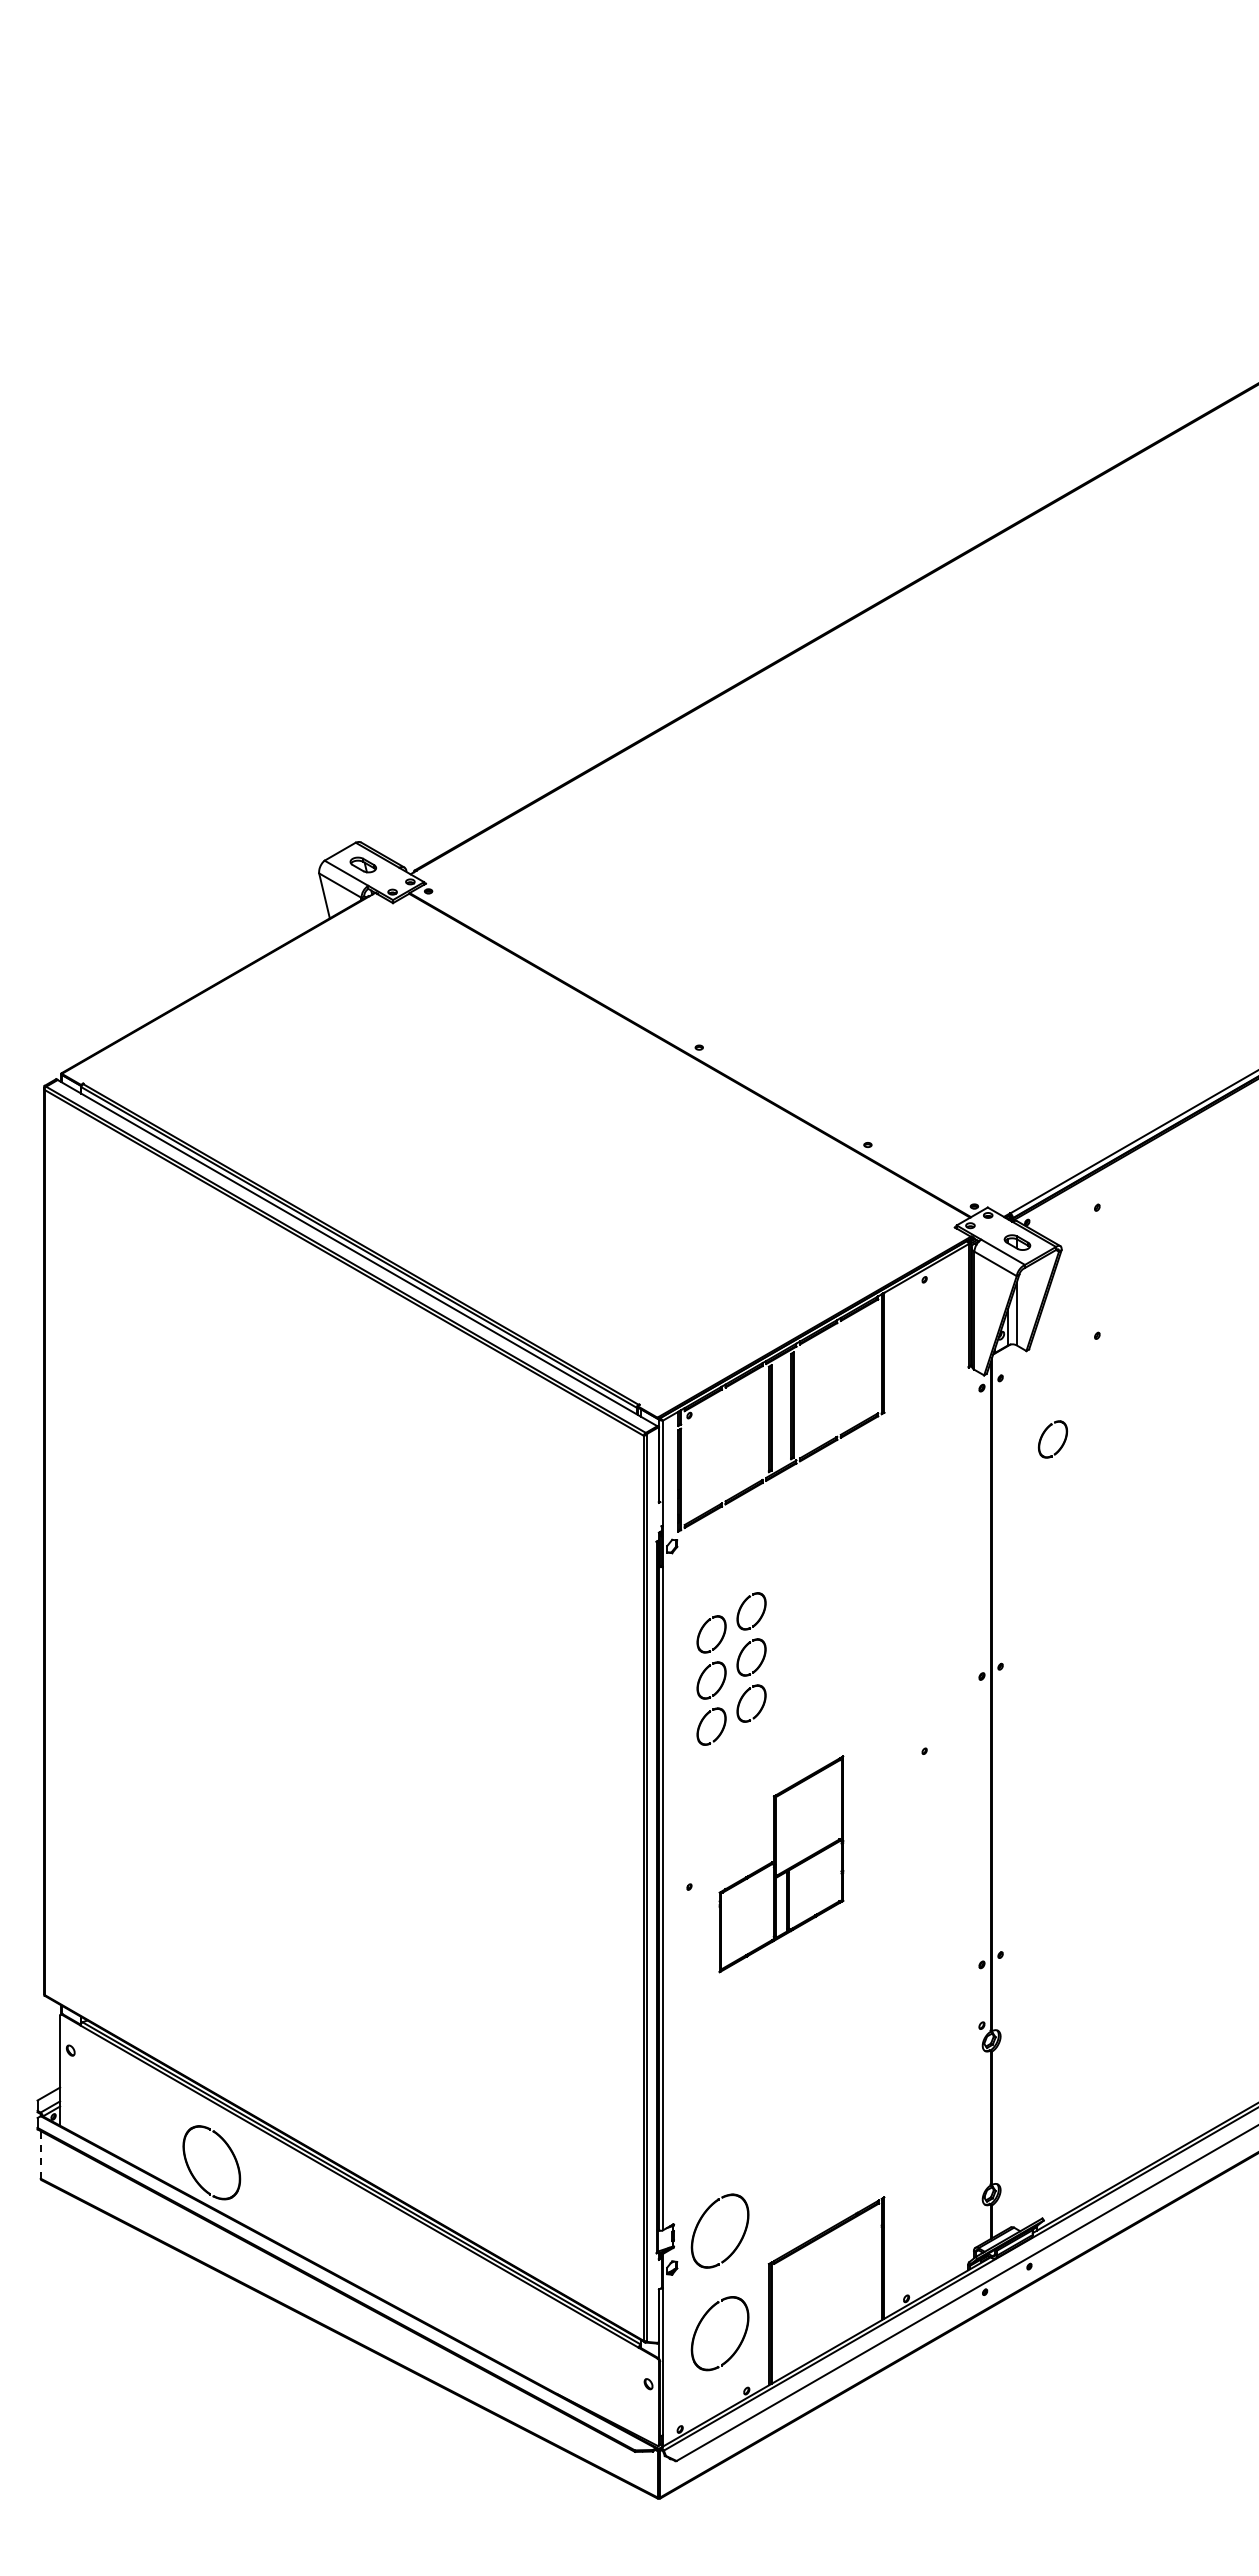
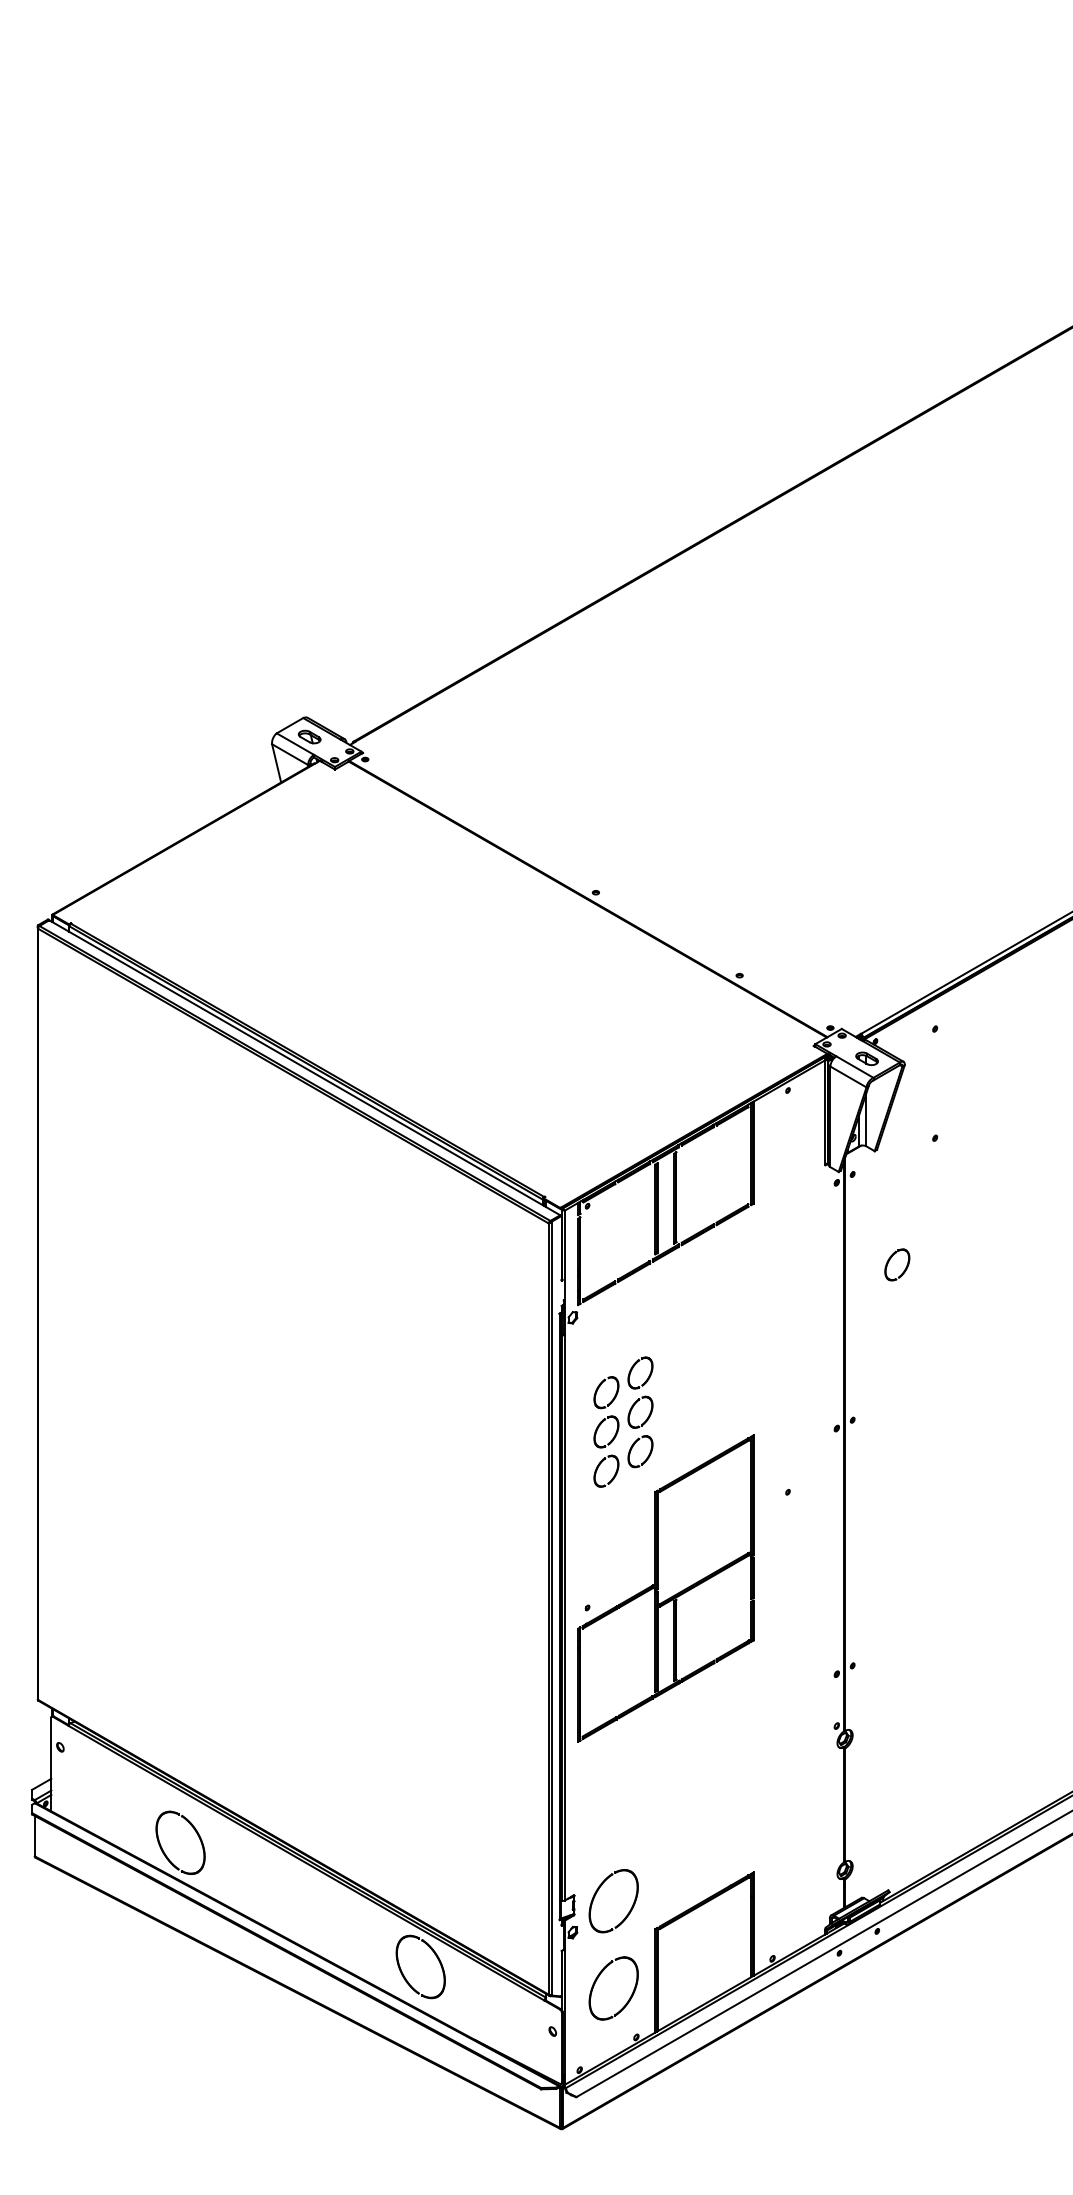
part: (1044, 1434) -> (890, 1260), moved
part: (781, 1864) -> (666, 1588), size x1.67
line: (40, 2154) -> (34, 1835), dashed -> solid
part: (510, 2294) -> (435, 1955), added

